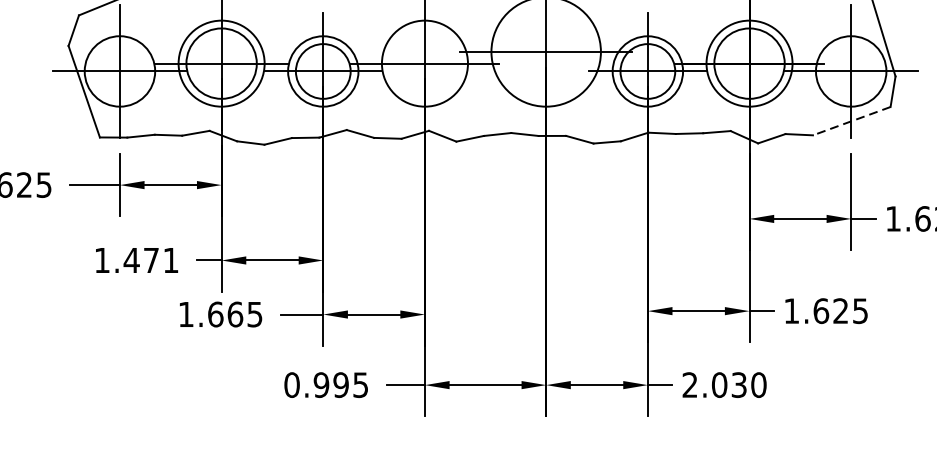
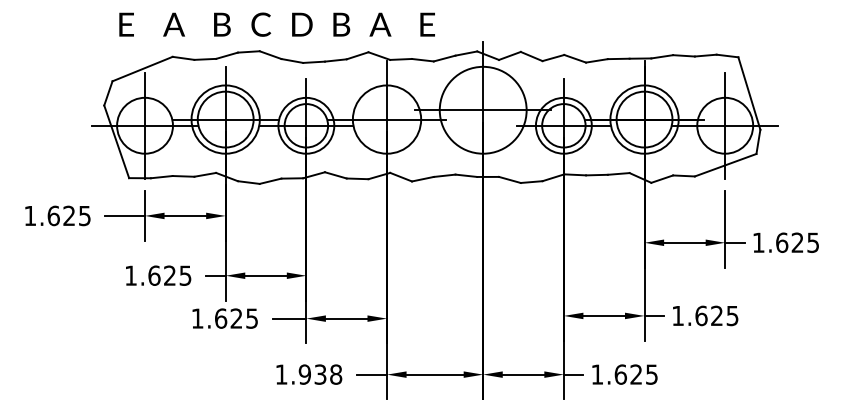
line: (851, 121) -> (725, 165), dashed -> solid
text: (150, 260) -> (169, 275), 1.471 -> 1.625
text: (235, 314) -> (236, 318), 1.665 -> 1.625
text: (325, 384) -> (308, 374), 0.995 -> 1.938
text: (724, 384) -> (624, 374), 2.030 -> 1.625

